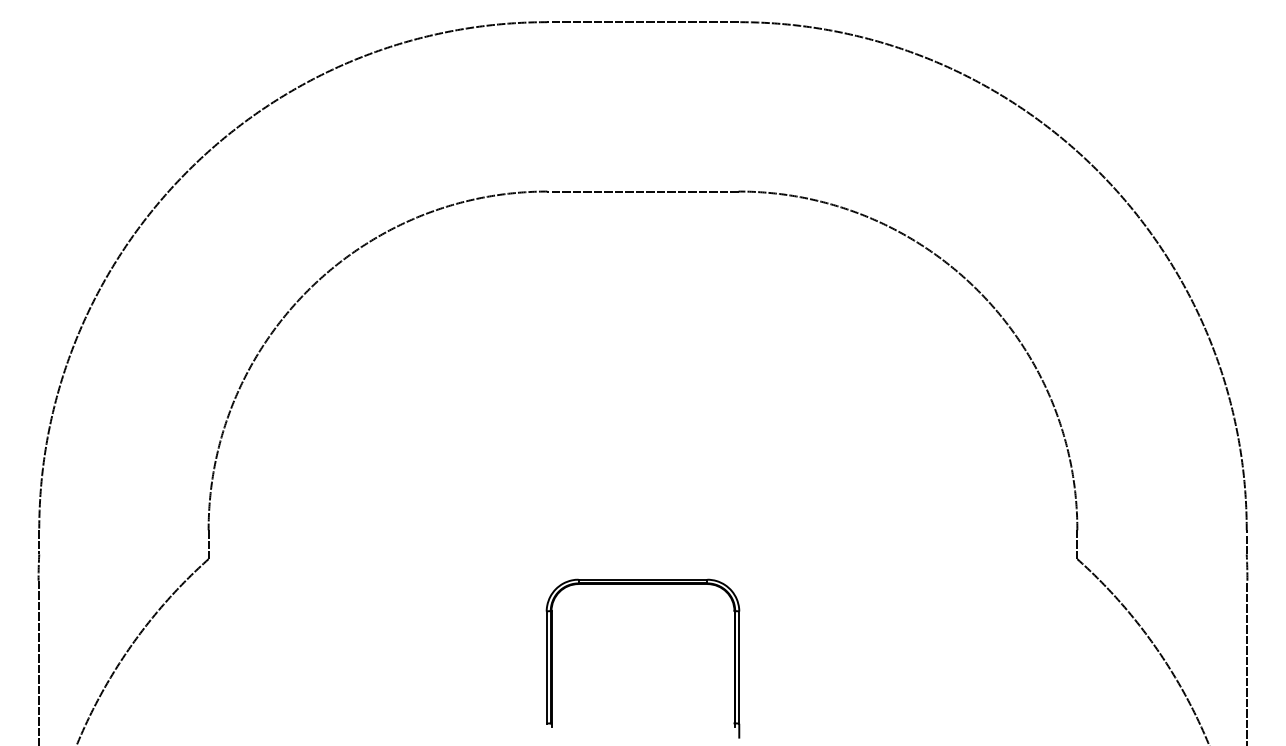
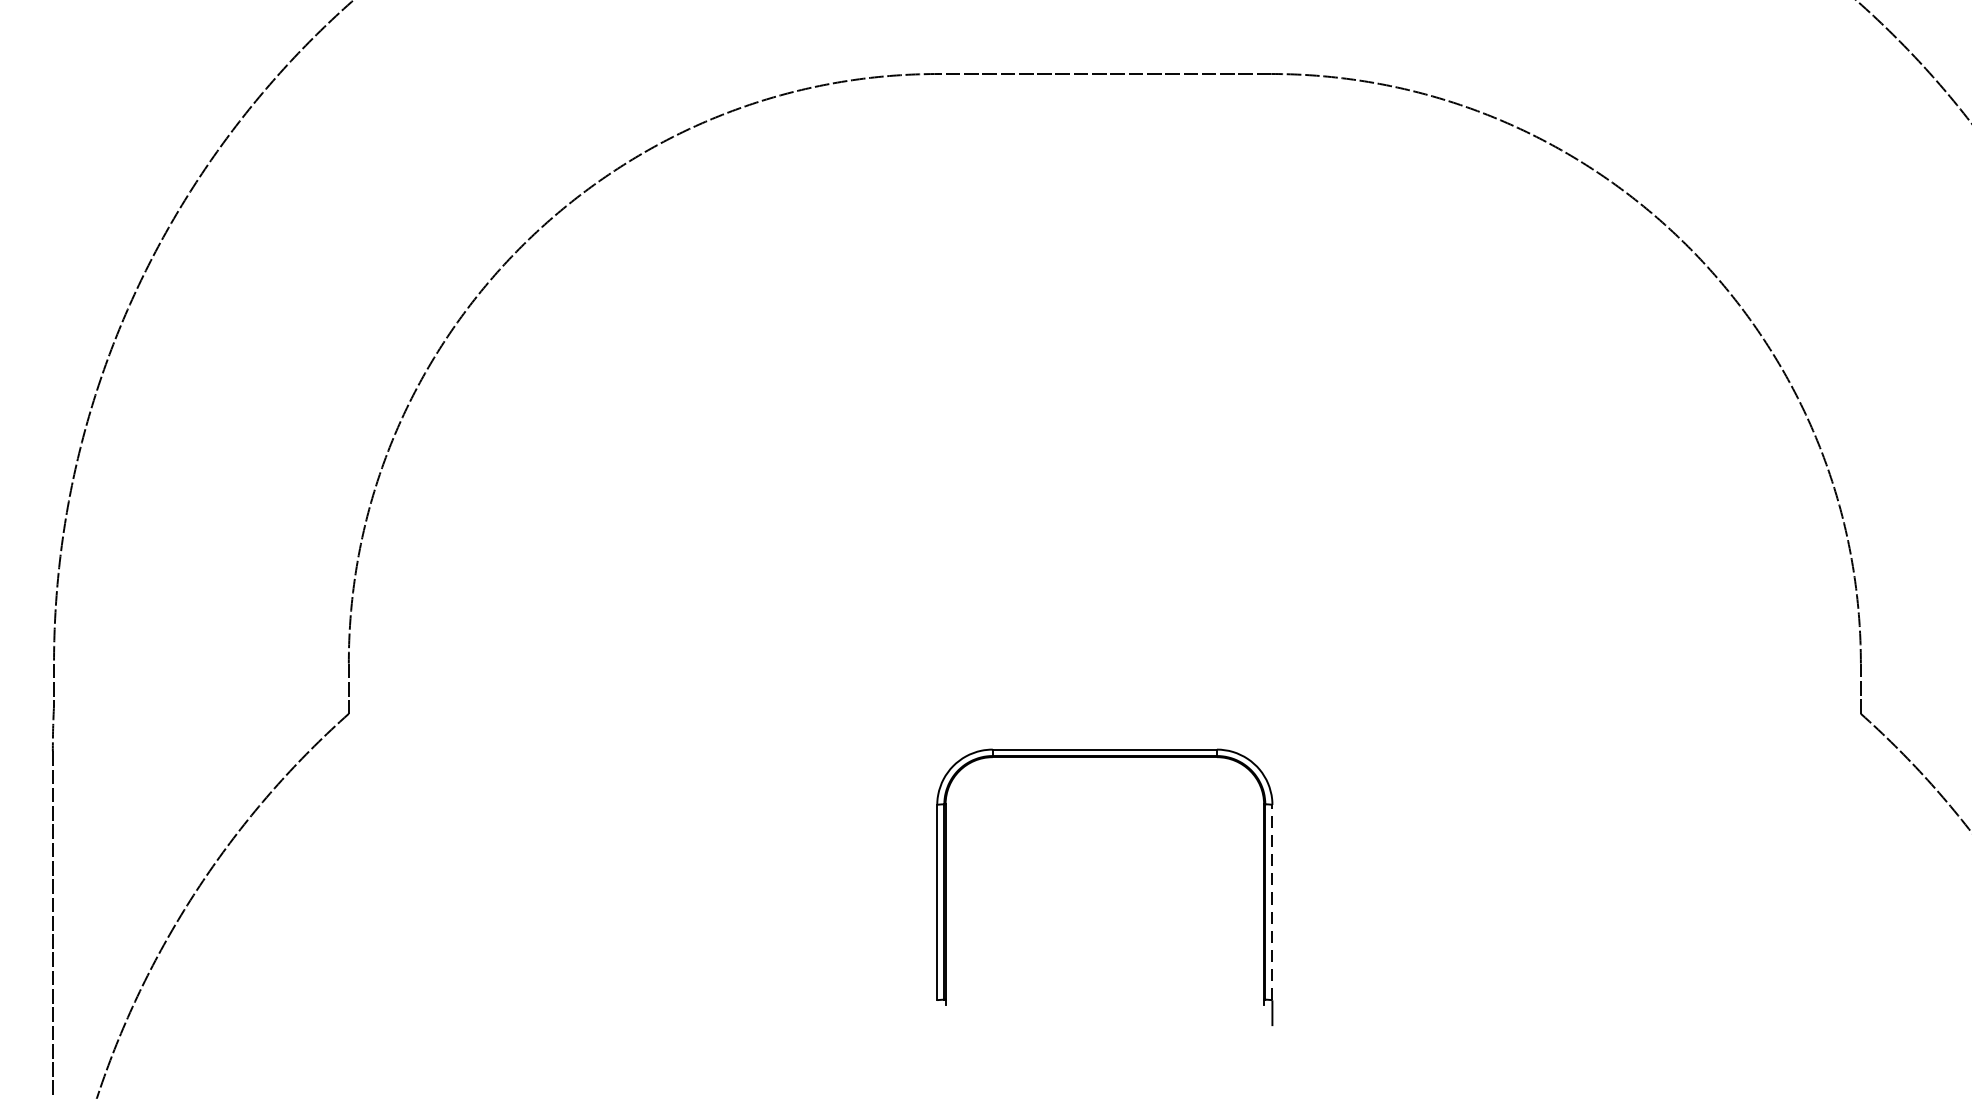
line: (739, 667) -> (1272, 902), solid -> dashed

